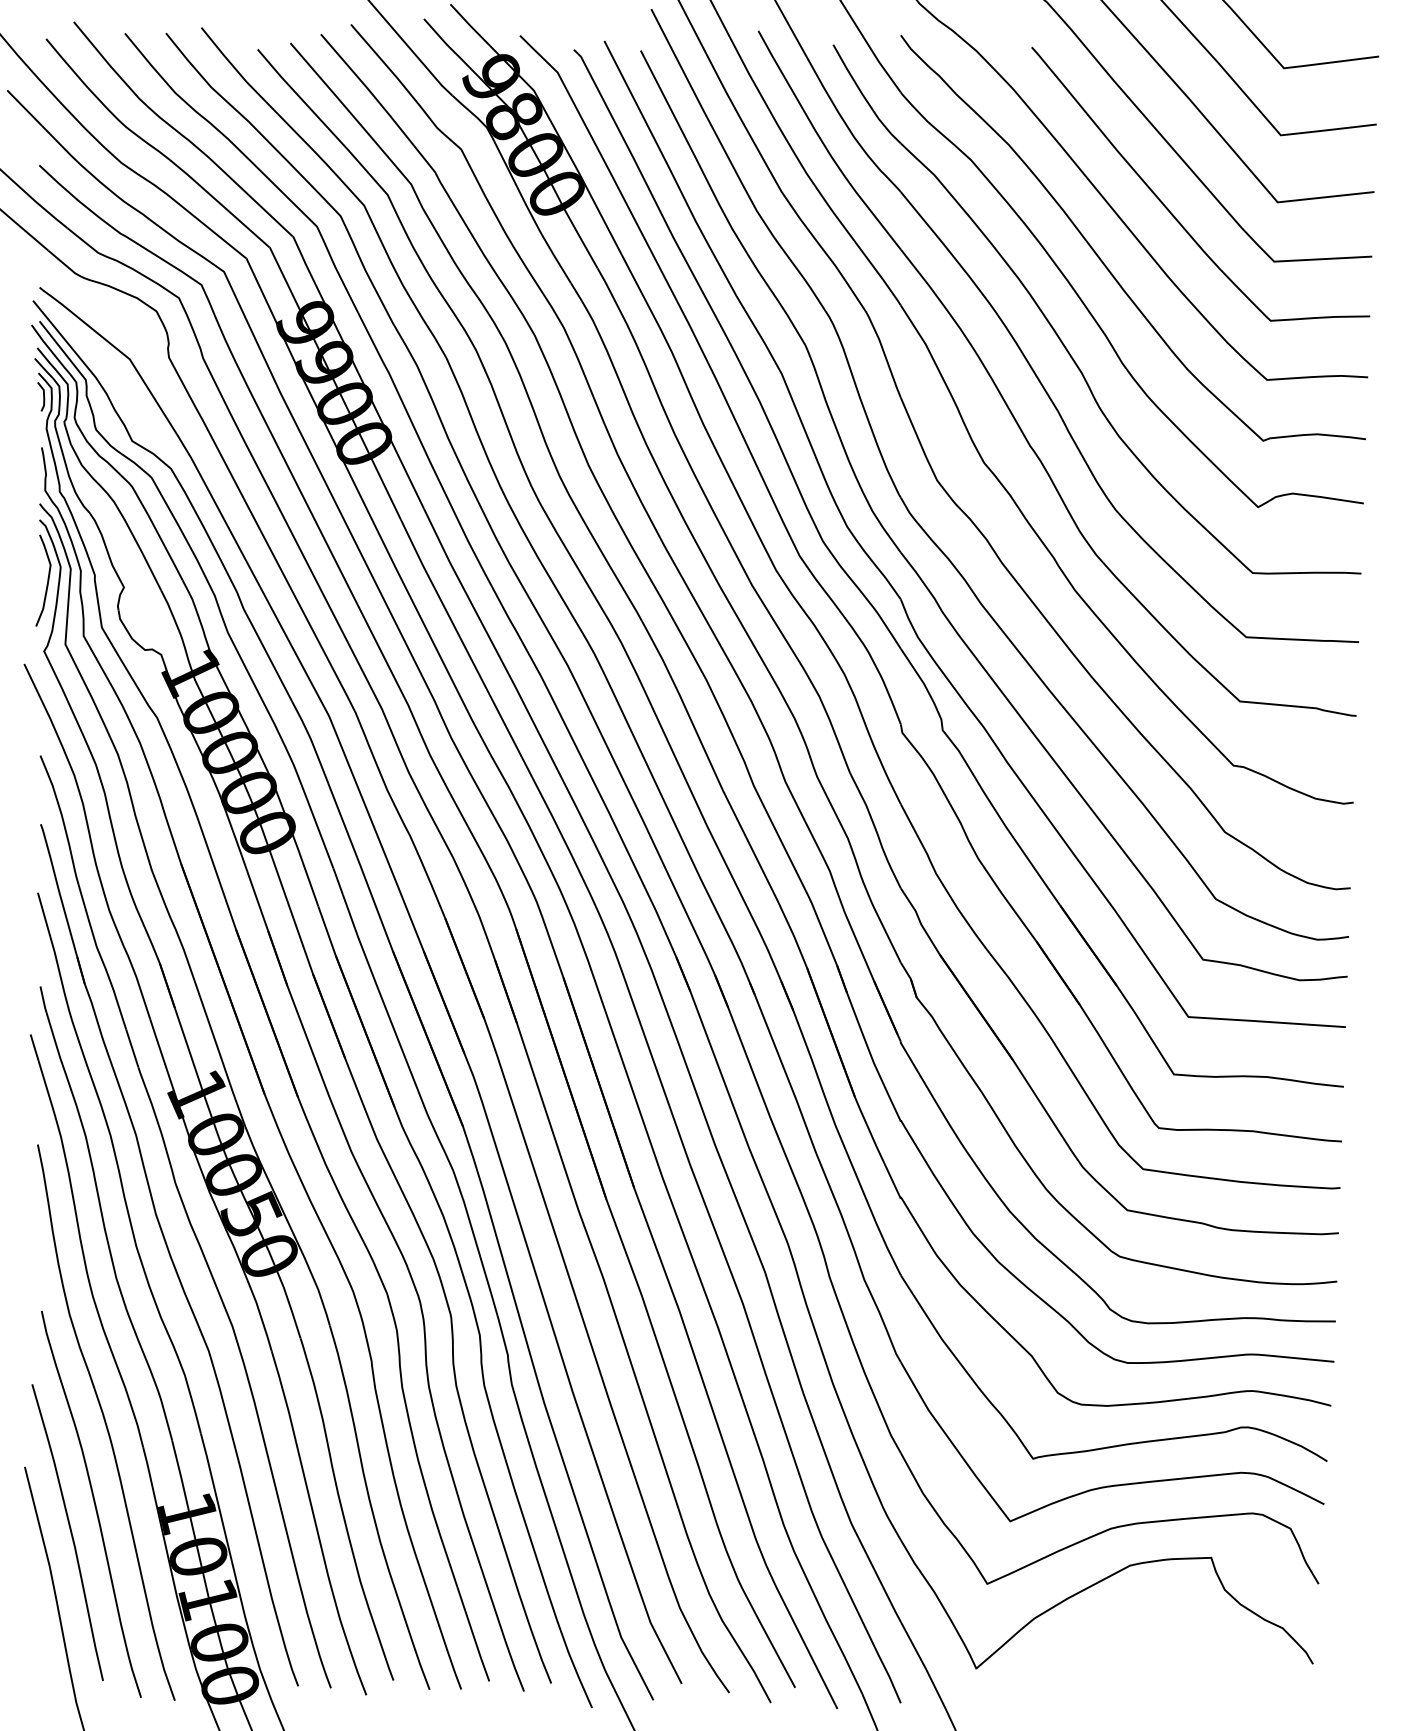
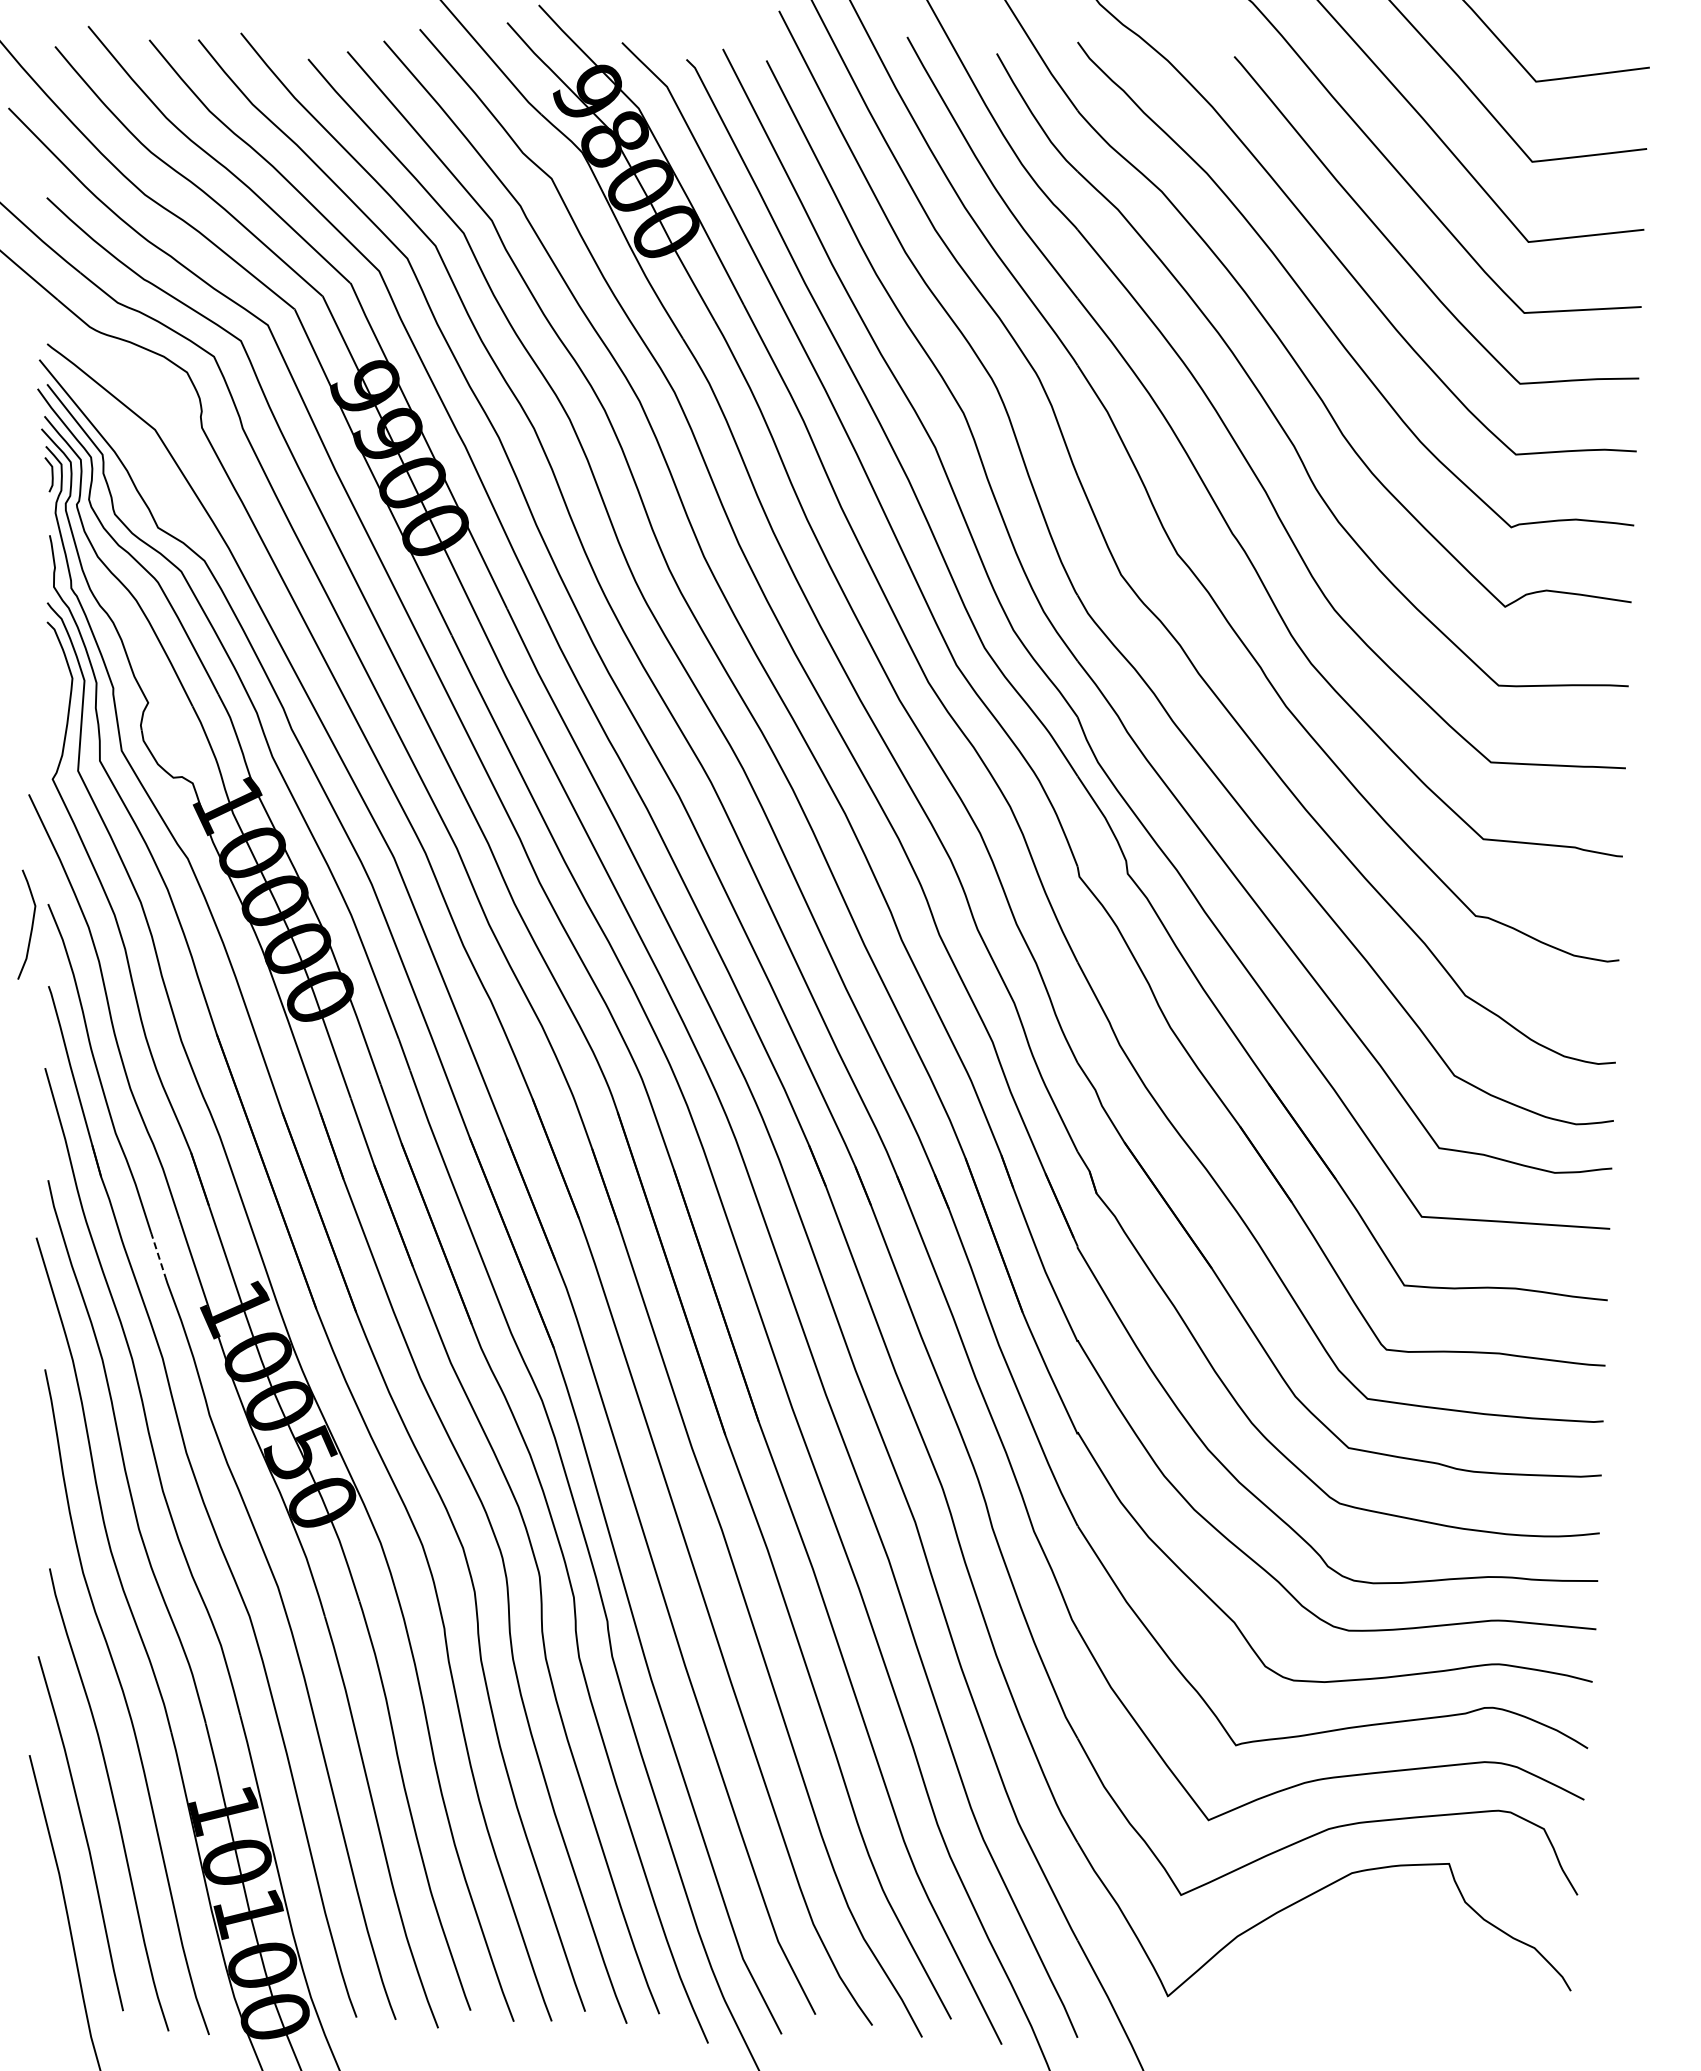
curve: (47, 580) -> (31, 924), moved
line: (131, 1047) -> (157, 1253), solid -> dashed

